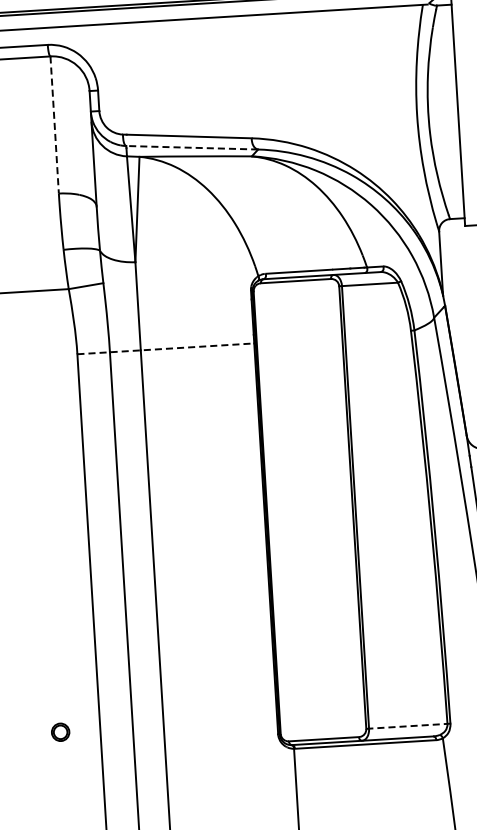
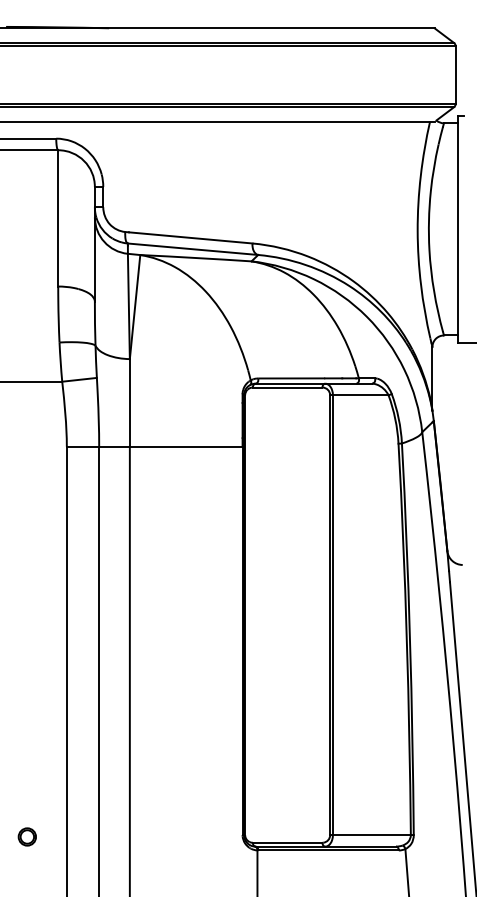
line: (54, 125) -> (58, 218), dashed -> solid
line: (191, 148) -> (192, 249), dashed -> solid
line: (166, 348) -> (155, 446), dashed -> solid
line: (407, 726) -> (371, 835), dashed -> solid
part: (59, 731) -> (26, 836), moved

